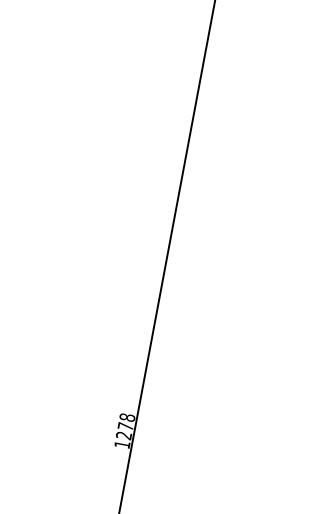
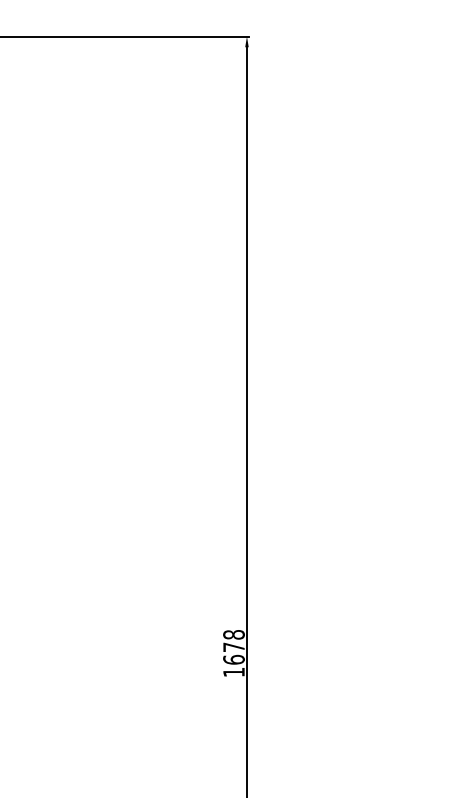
text: (123, 435) -> (233, 659), 1278 -> 1678

